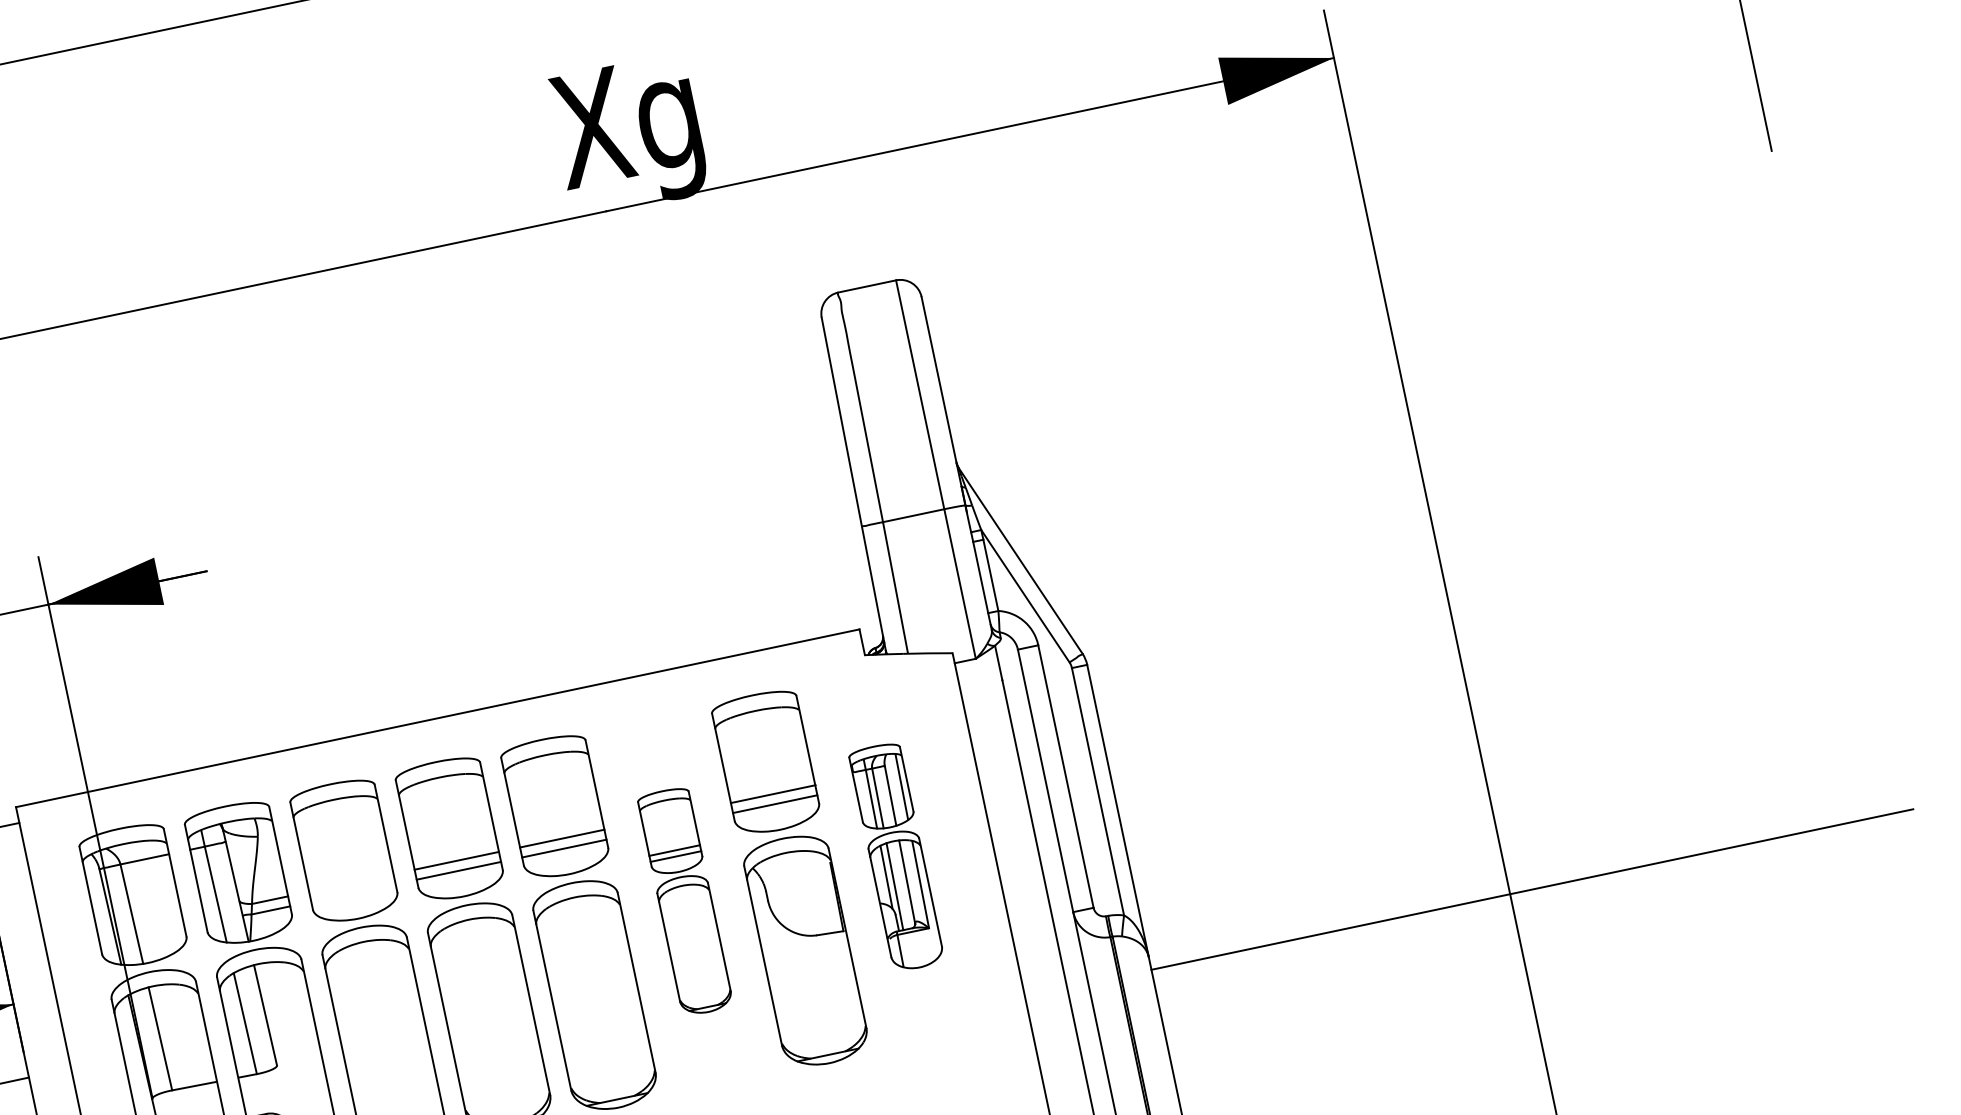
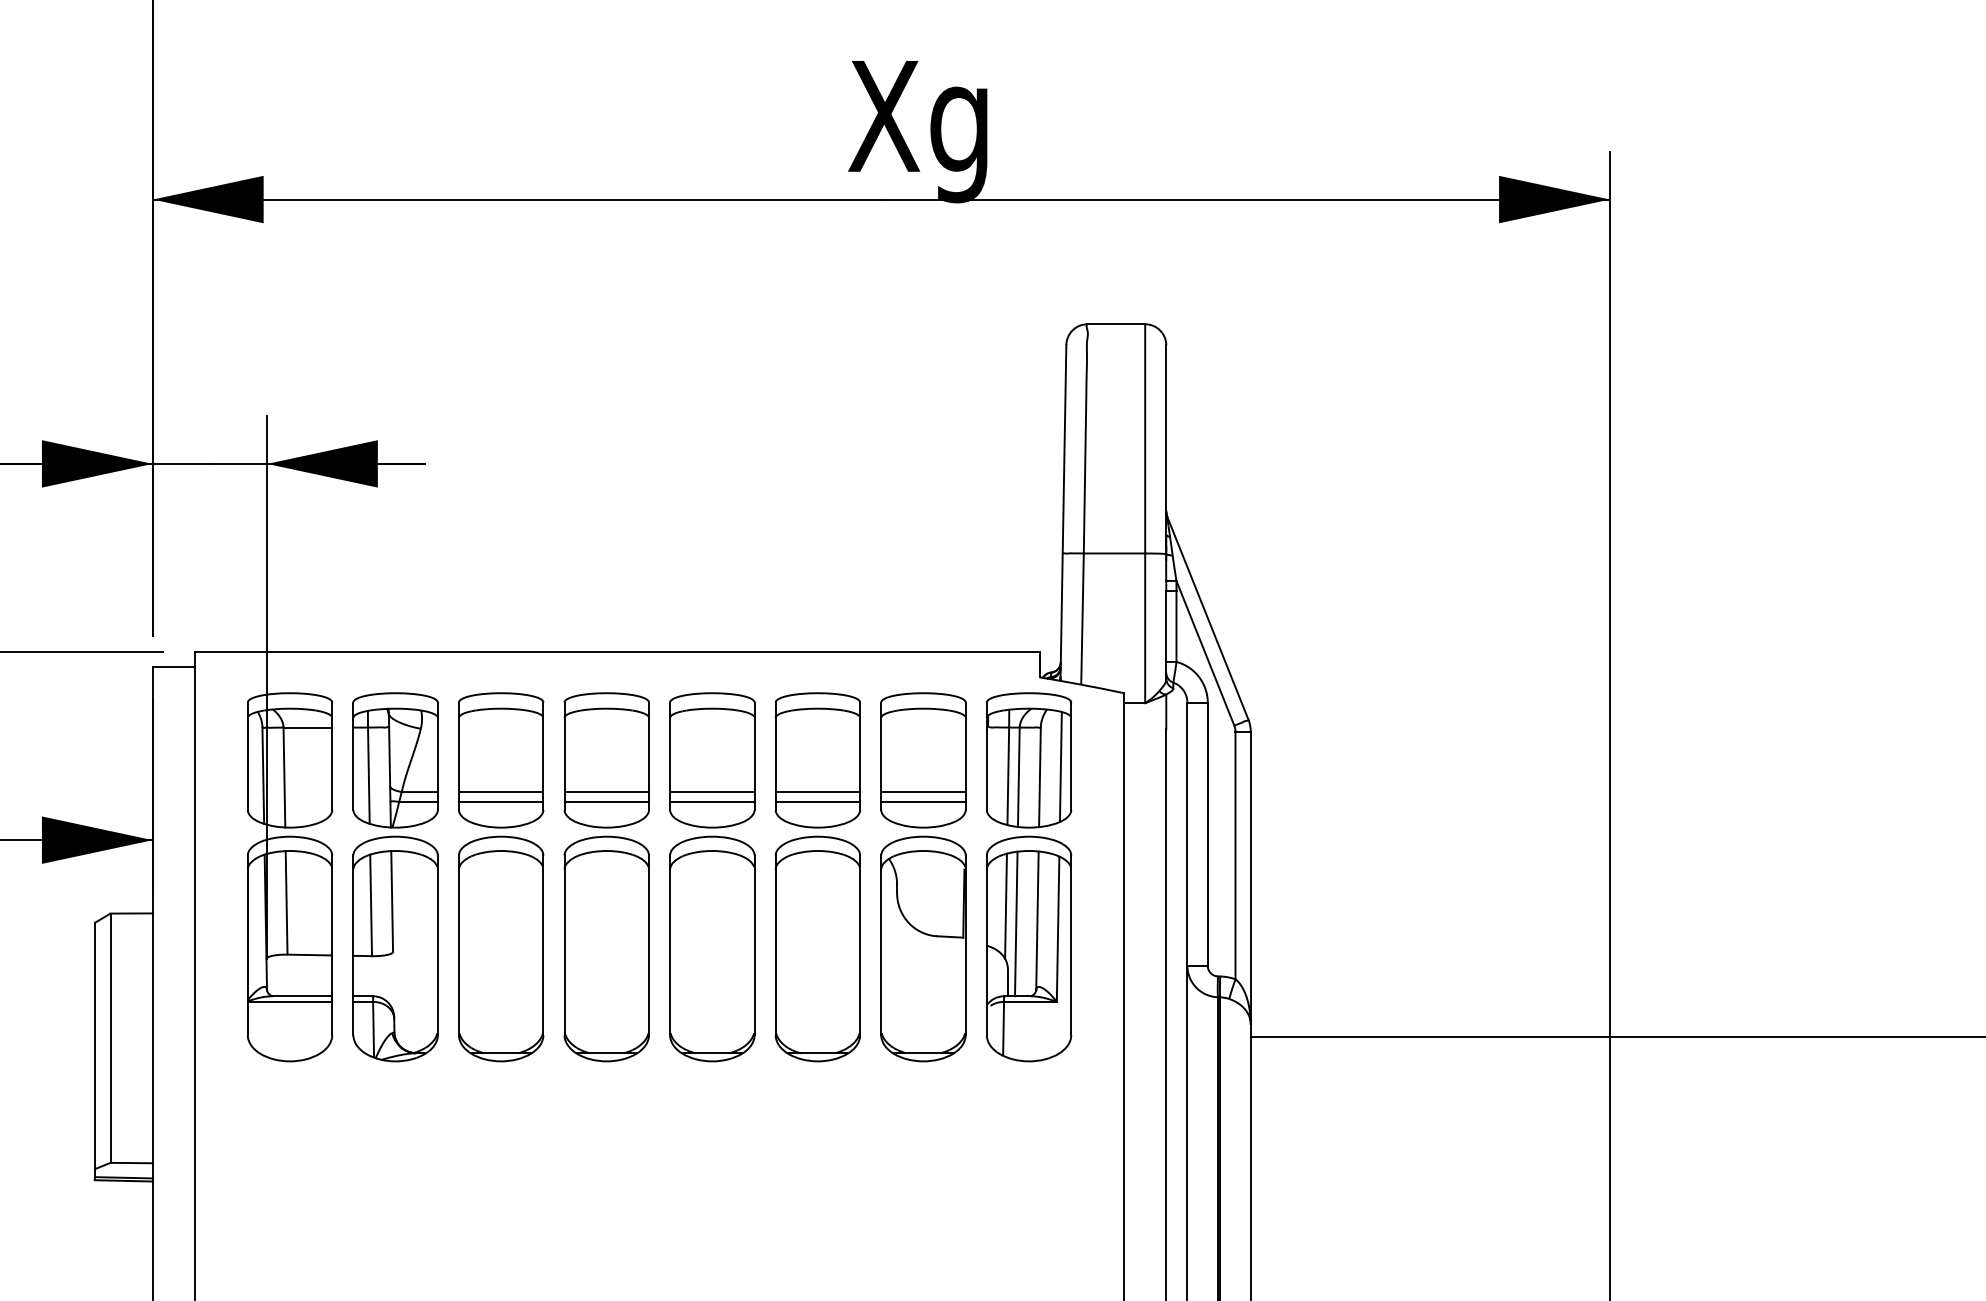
part: (896, 857) -> (1029, 877), size x1.67
line: (350, 883) -> (500, 792), added
line: (352, 893) -> (500, 802), added
part: (685, 901) -> (817, 877), size x1.67

